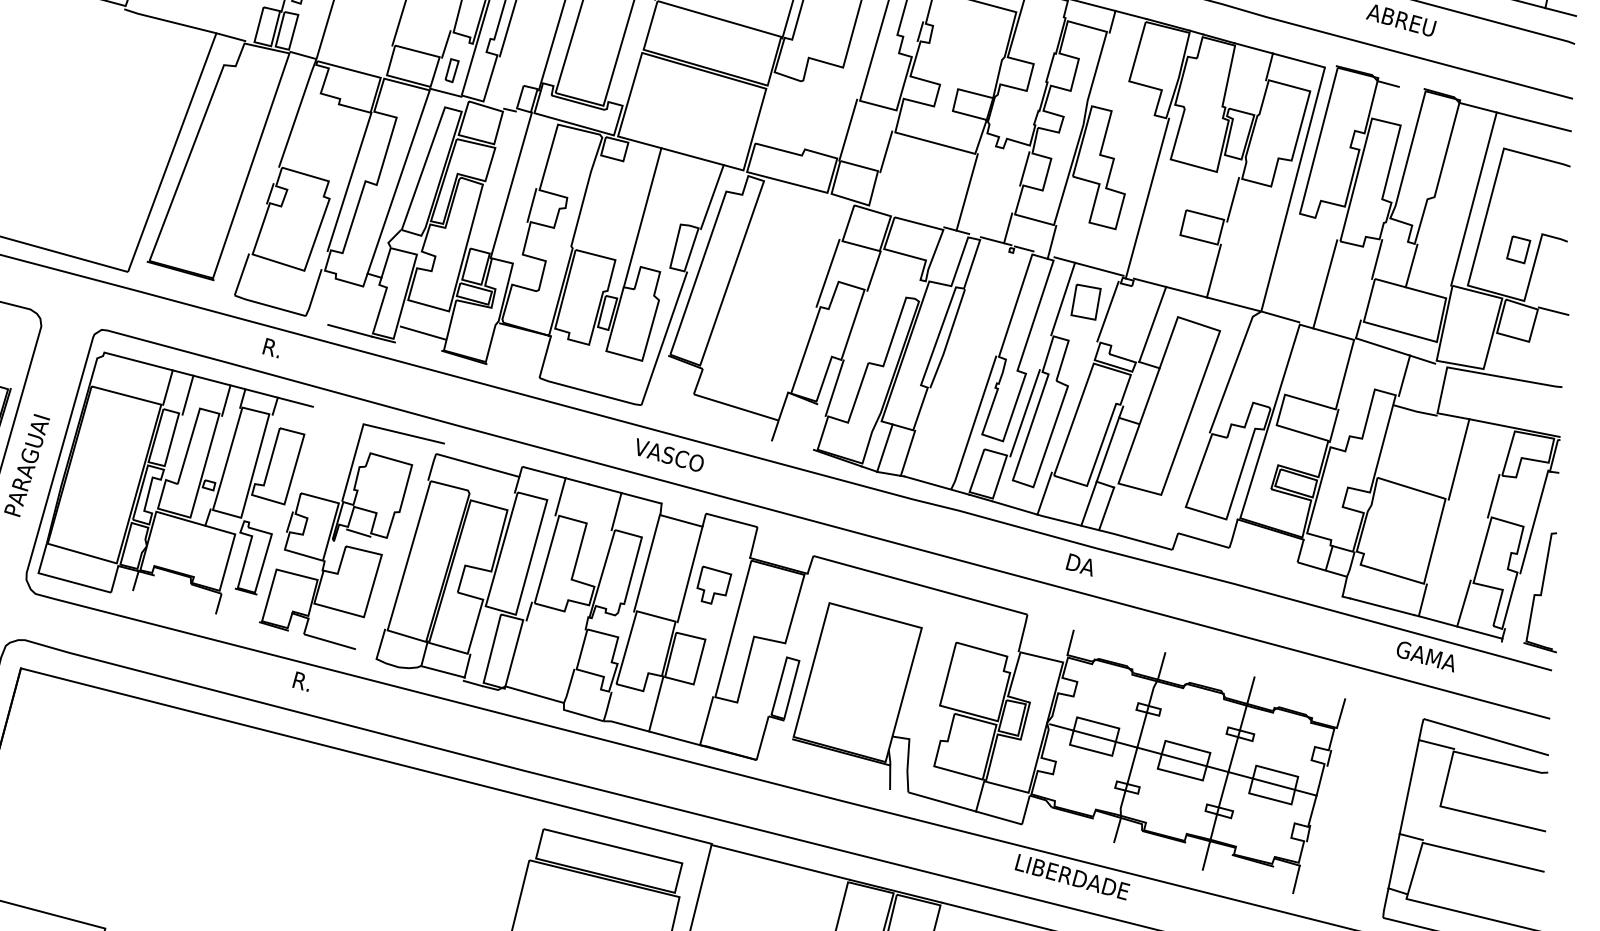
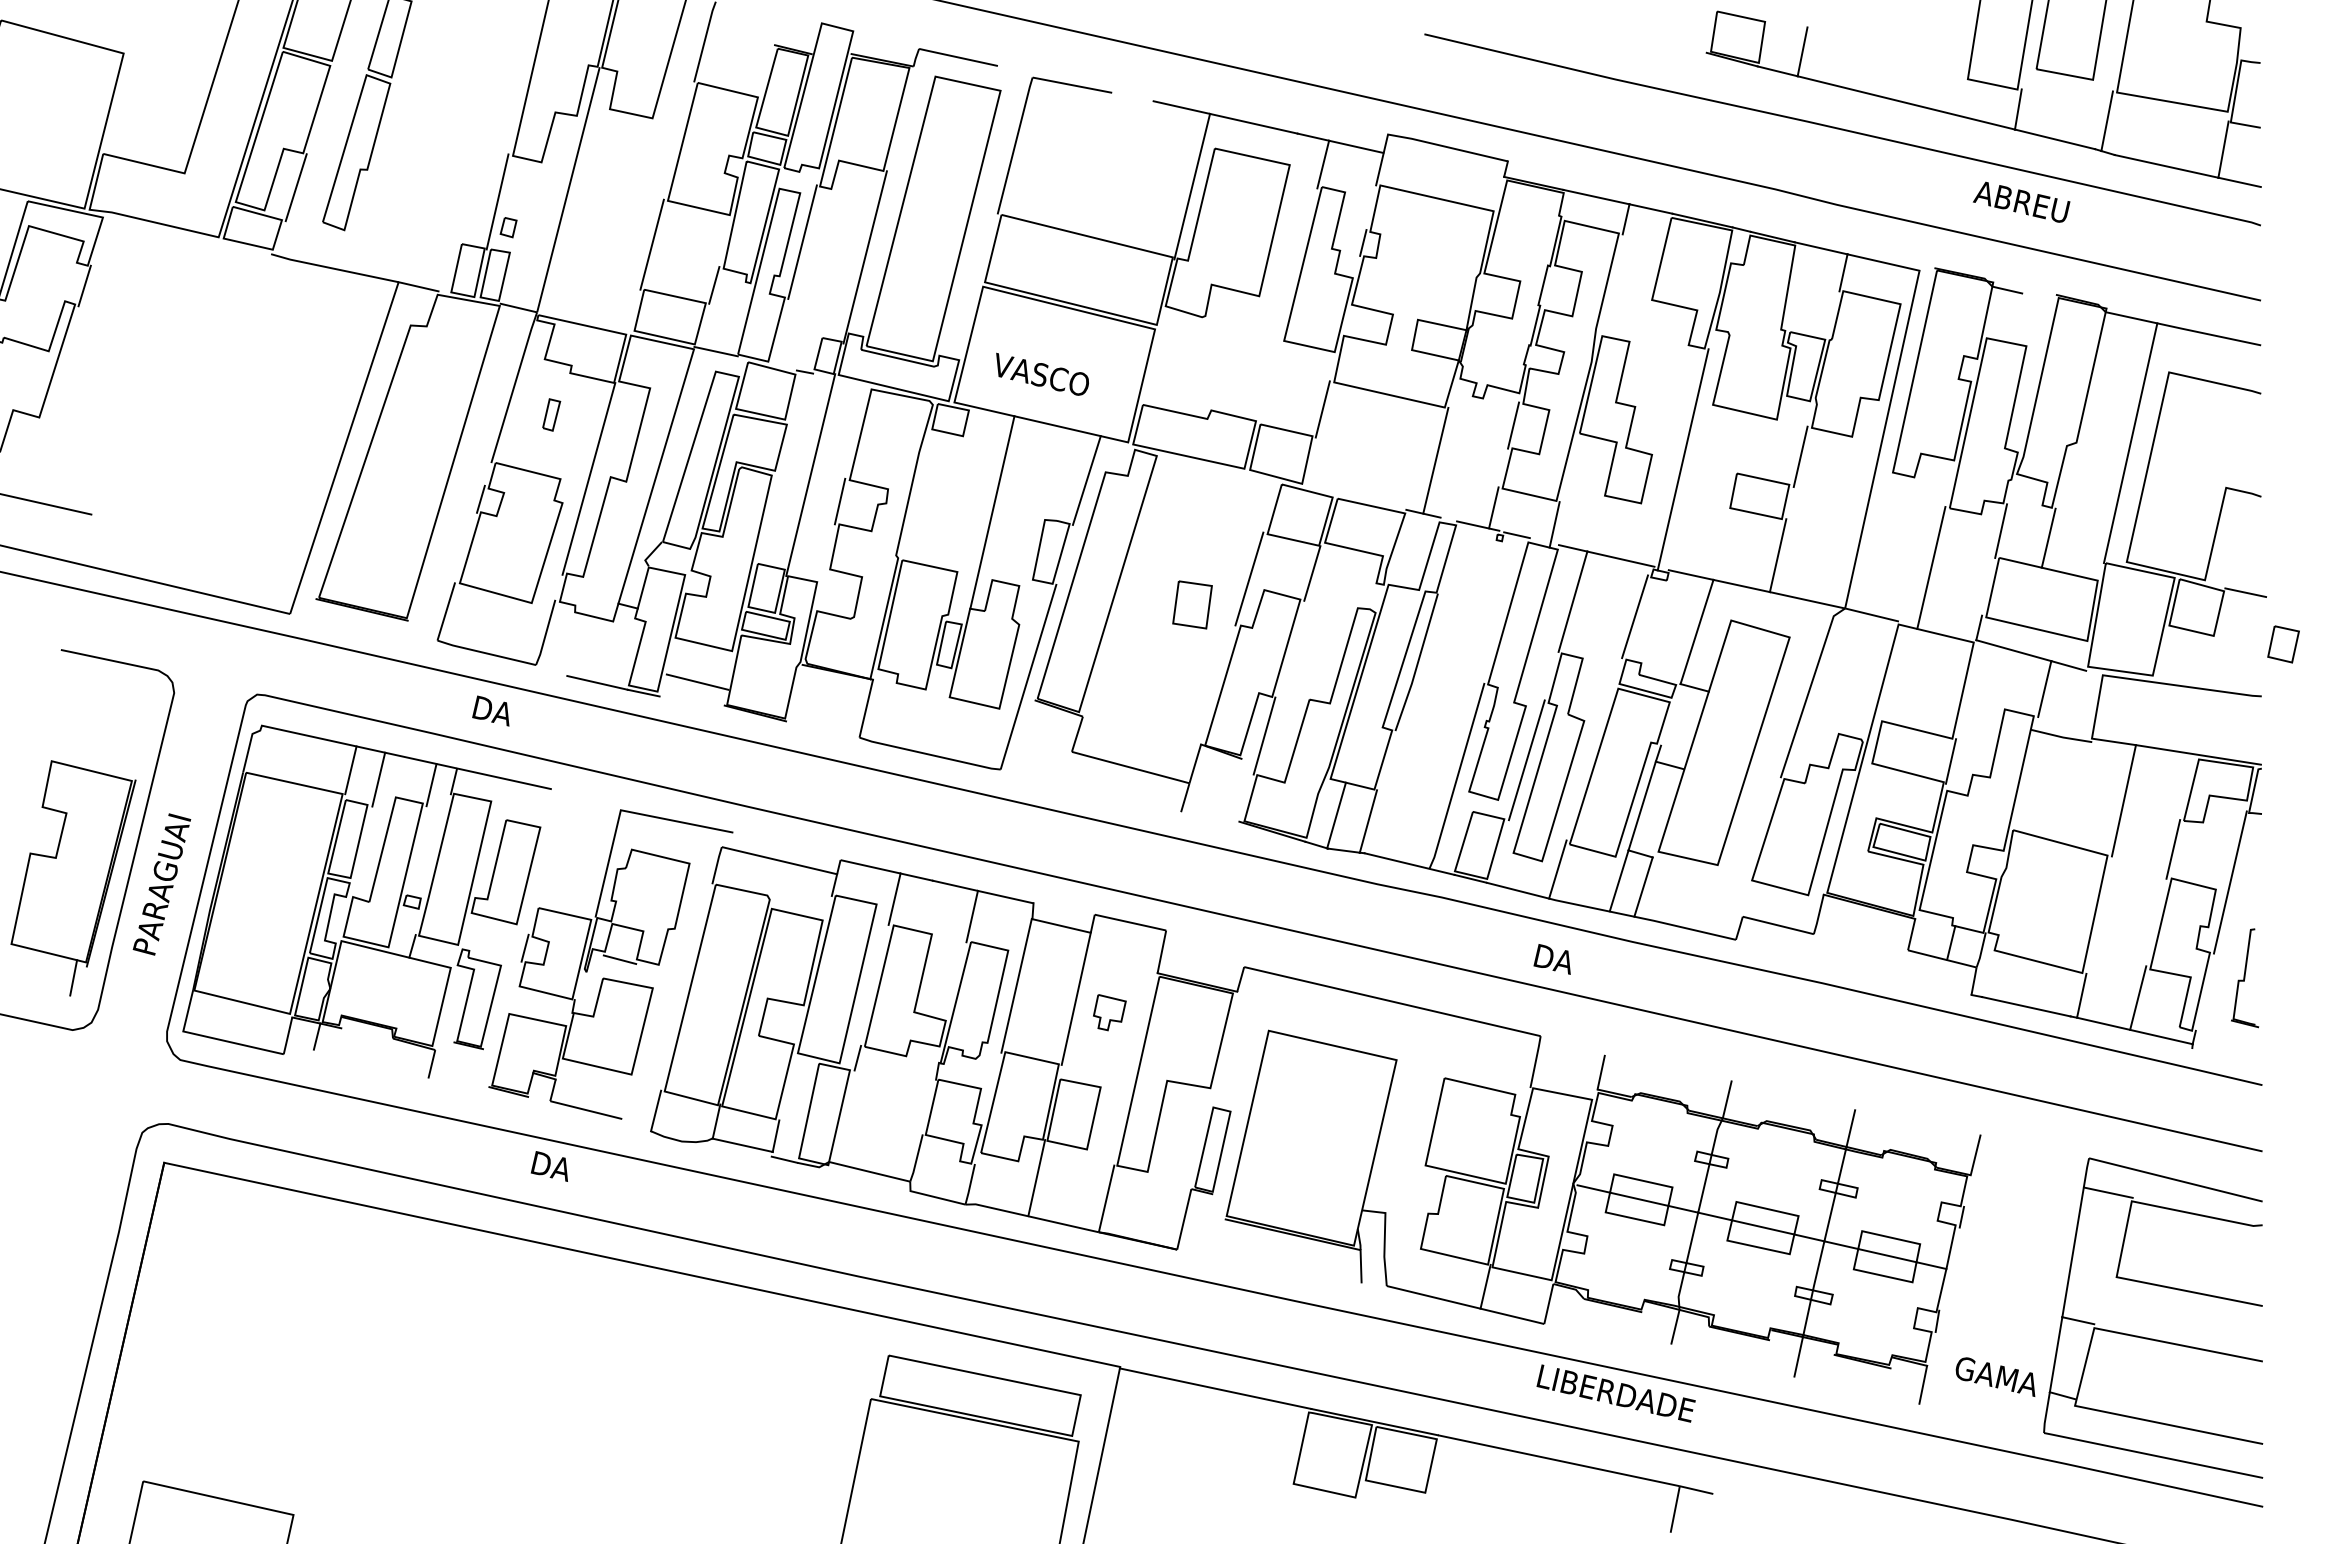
part: (452, 70) -> (551, 414), moved
line: (848, 130) -> (1269, 381), removed
part: (1518, 249) -> (2283, 644), moved
part: (1086, 301) -> (1192, 604), moved
text: (271, 347) -> (490, 710), R. -> DA
line: (274, 405) -> (498, 789), removed
text: (670, 454) -> (1042, 373), moved
text: (1078, 565) -> (1551, 959), moved
part: (713, 585) -> (1109, 1012), size x0.7
part: (1541, 591) -> (2244, 977), size x0.6
text: (1425, 656) -> (1995, 1376), moved
text: (300, 681) -> (548, 1166), R. -> DA

